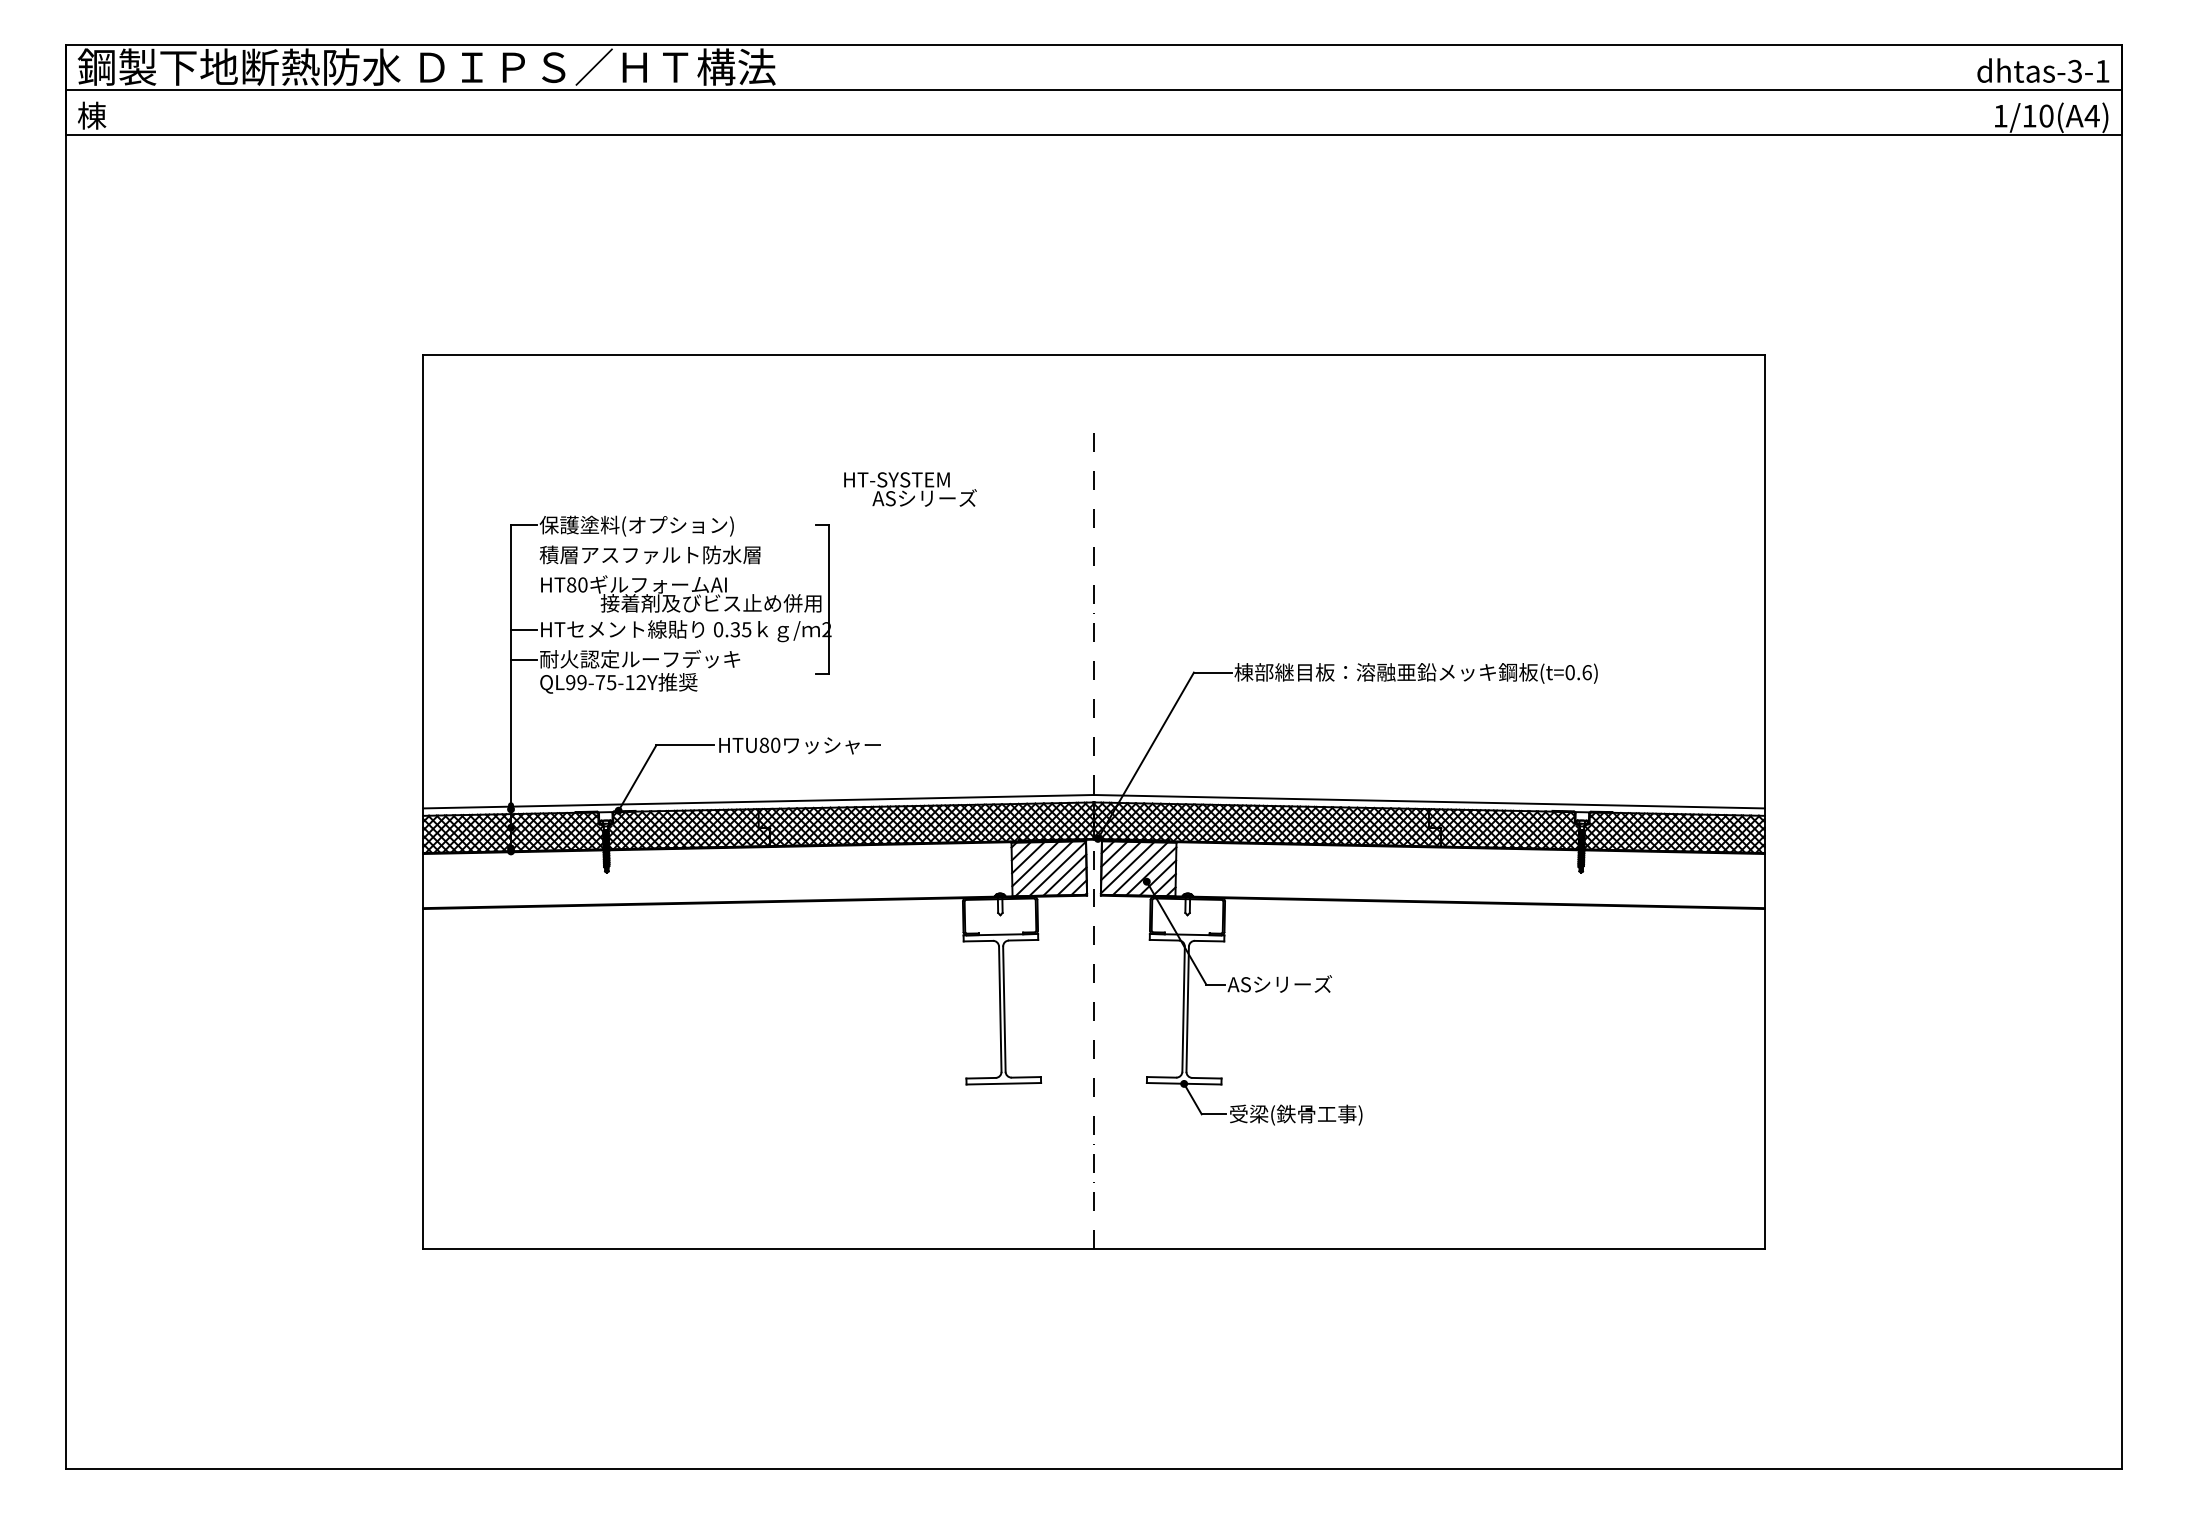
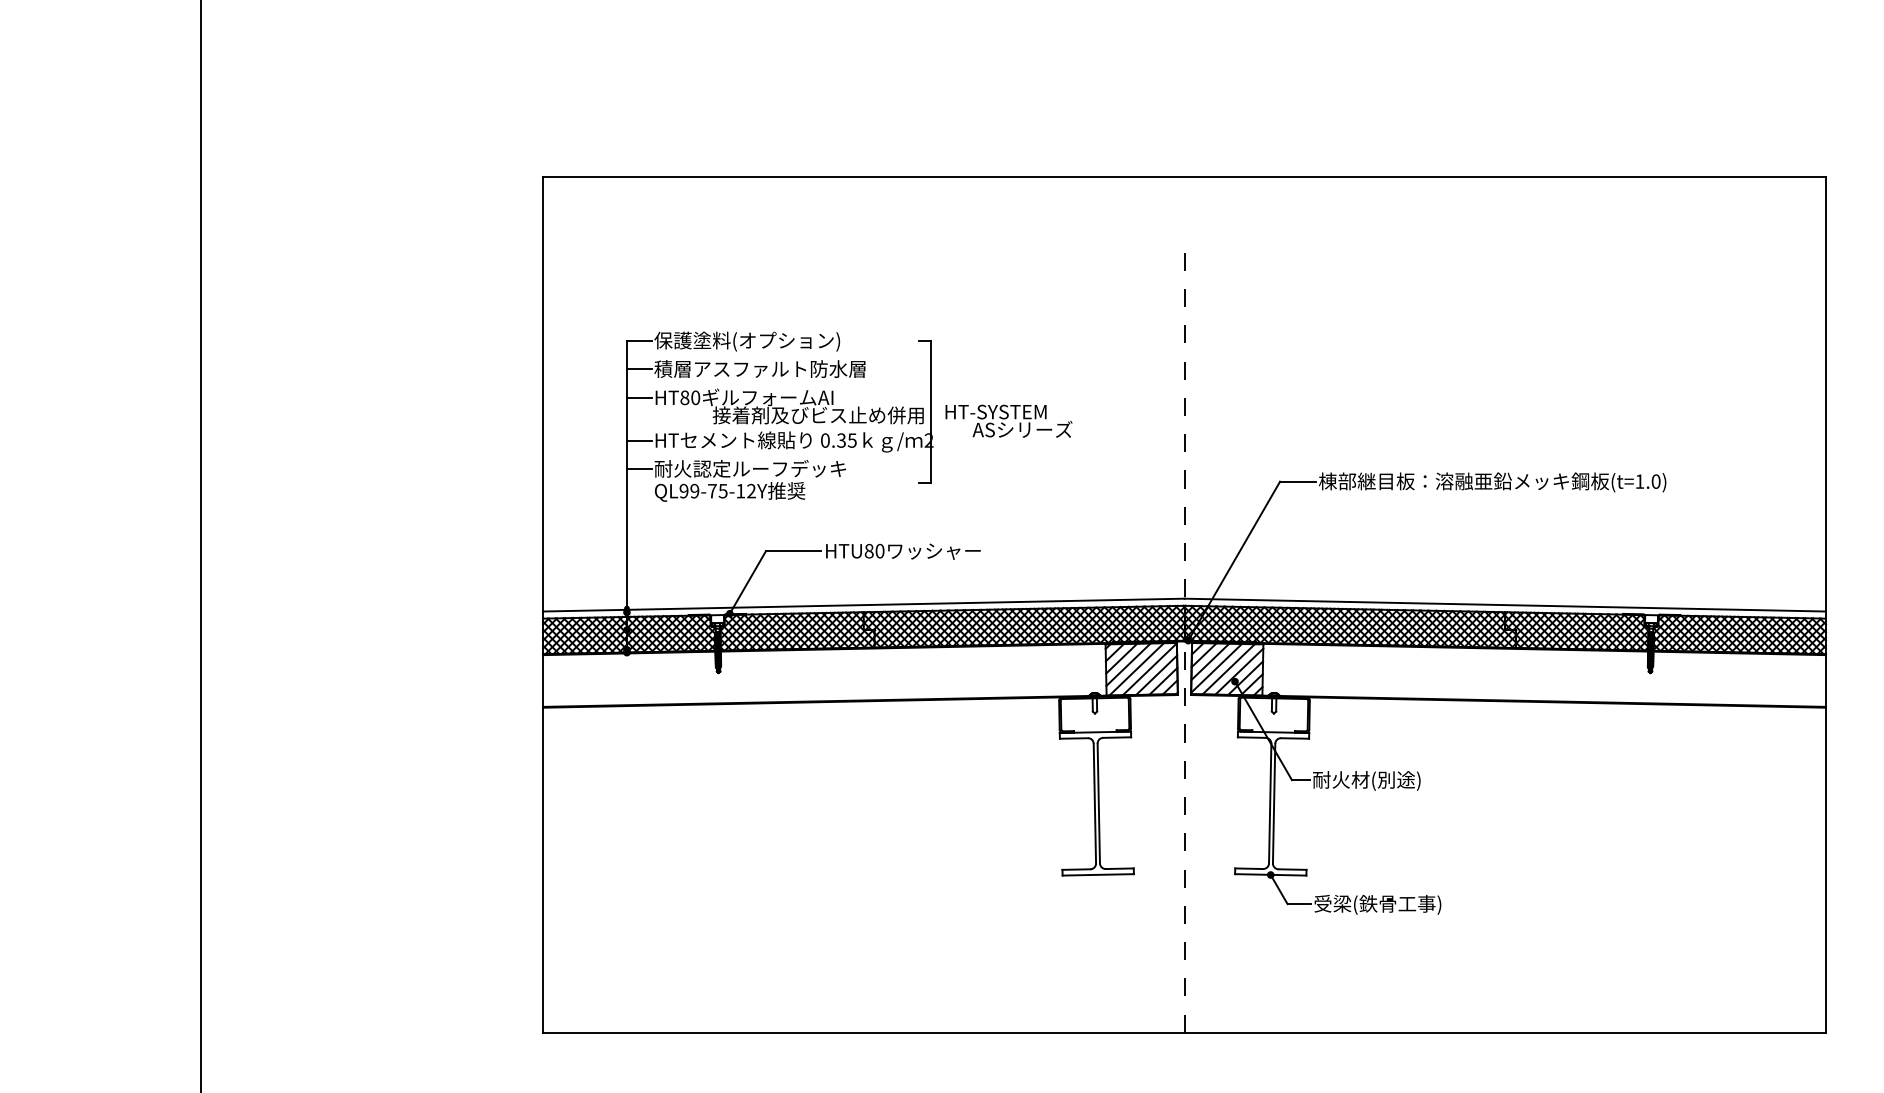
text: (910, 489) -> (1009, 421), moved
line: (523, 555) -> (638, 369), added
line: (523, 585) -> (638, 398), added
text: (1578, 672) -> (1647, 481), (t=0.6) -> (t=1.0)
text: (1283, 985) -> (1365, 780), ASシリーズ -> 耐火材(別途)

